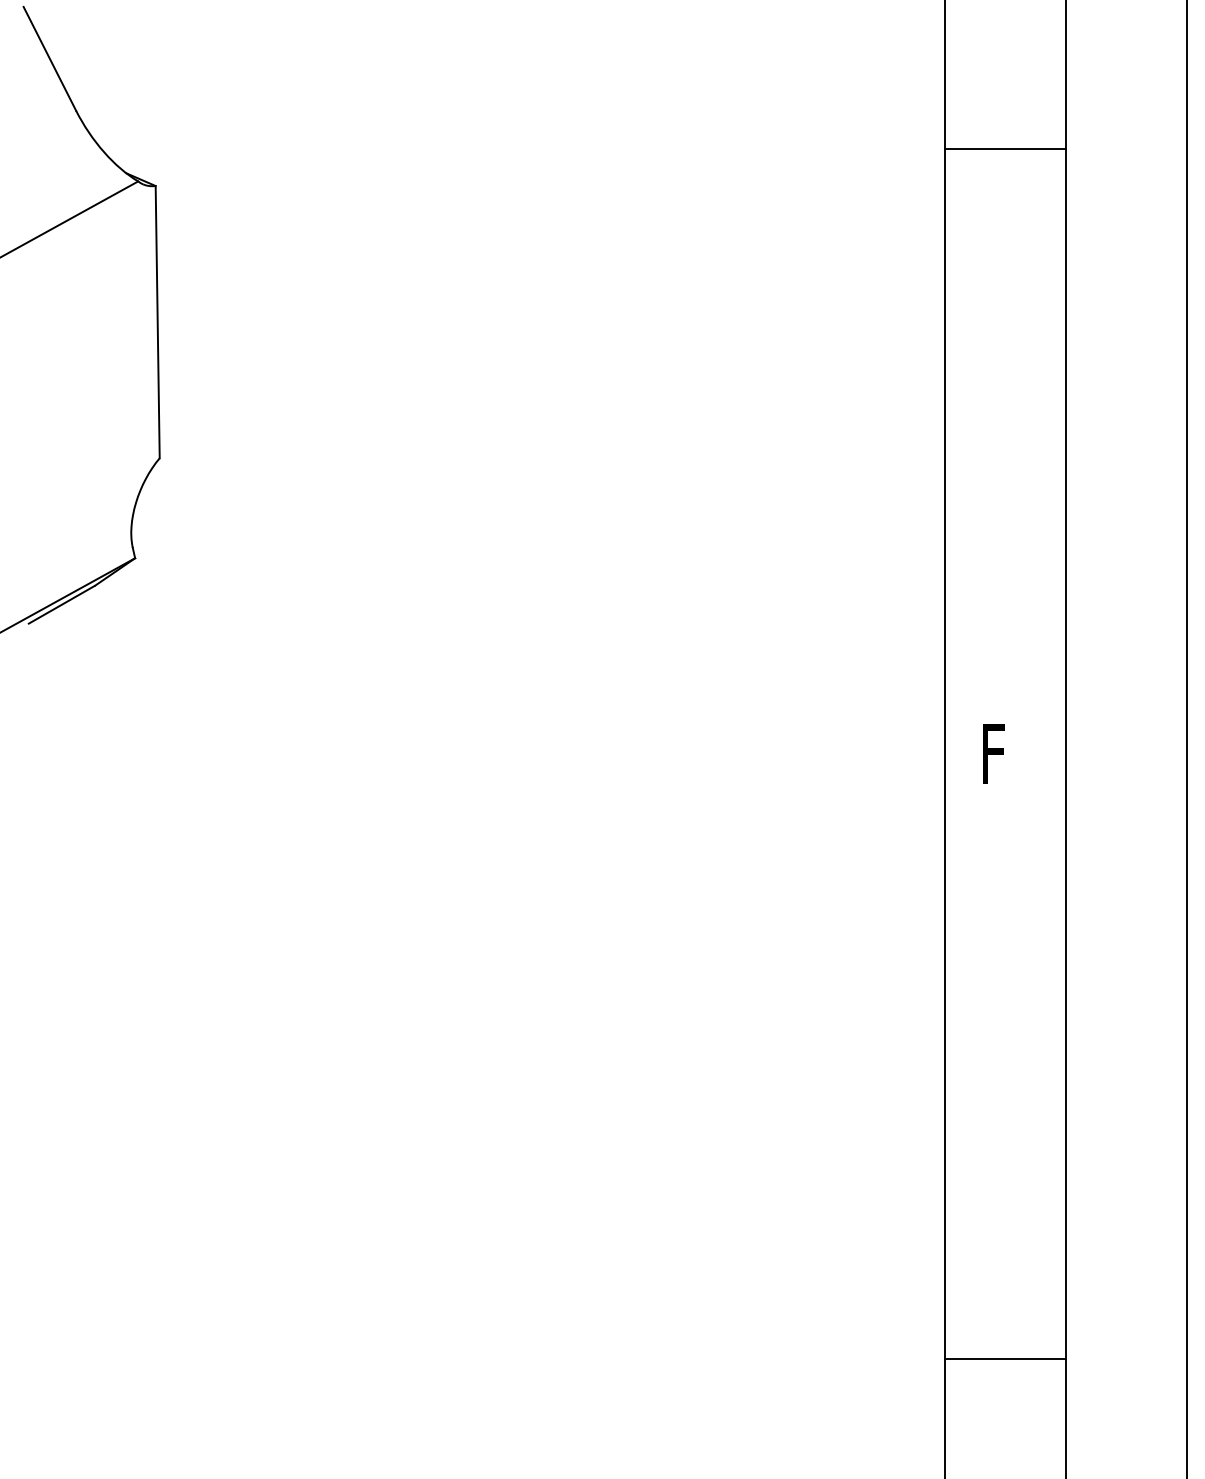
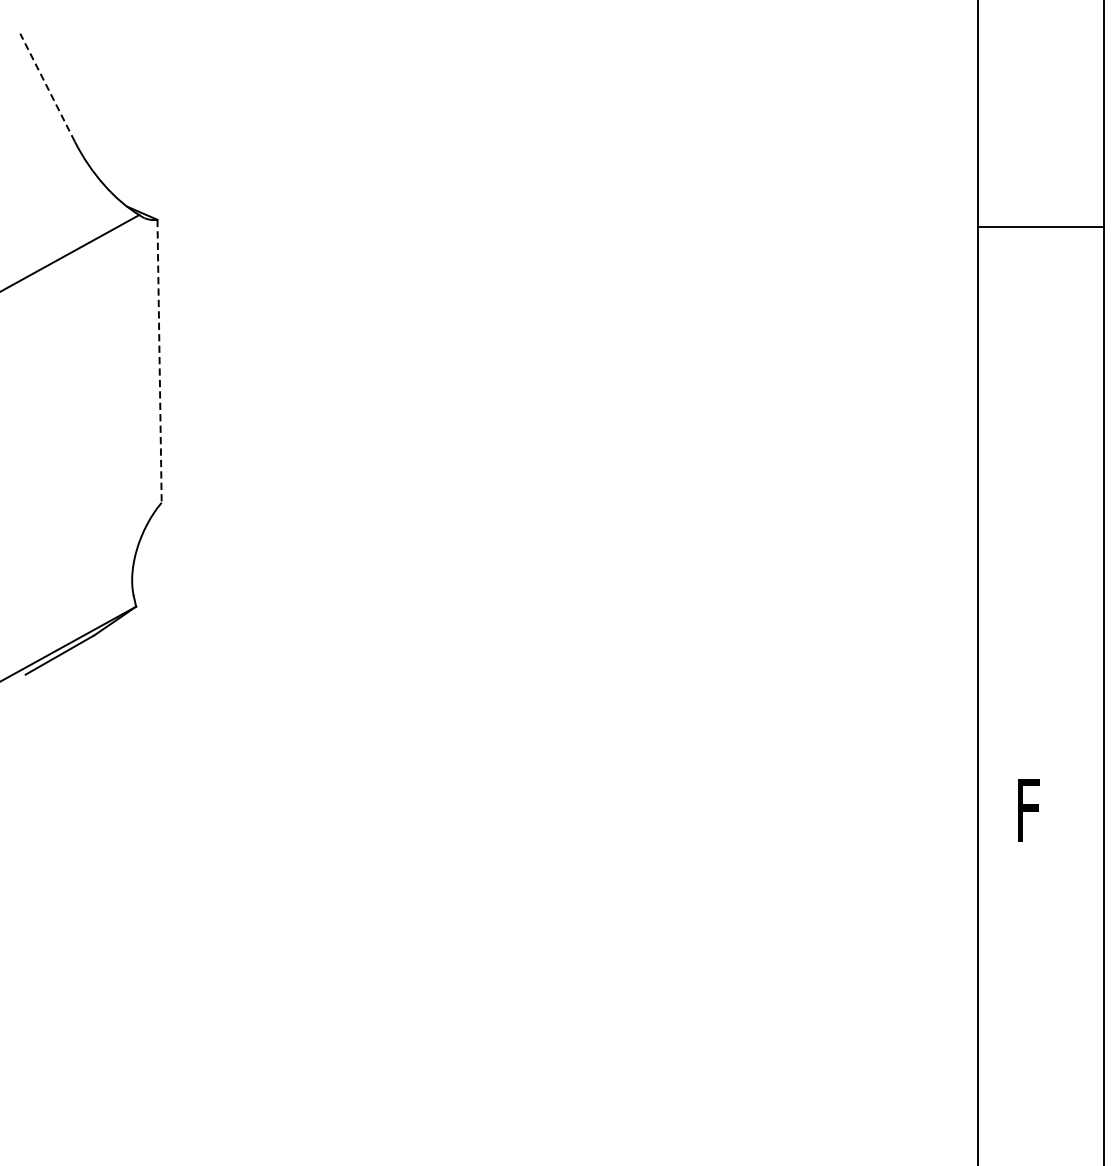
line: (49, 58) -> (47, 87), solid -> dashed
line: (1005, 149) -> (1040, 227), moved
line: (157, 322) -> (159, 361), solid -> dashed

